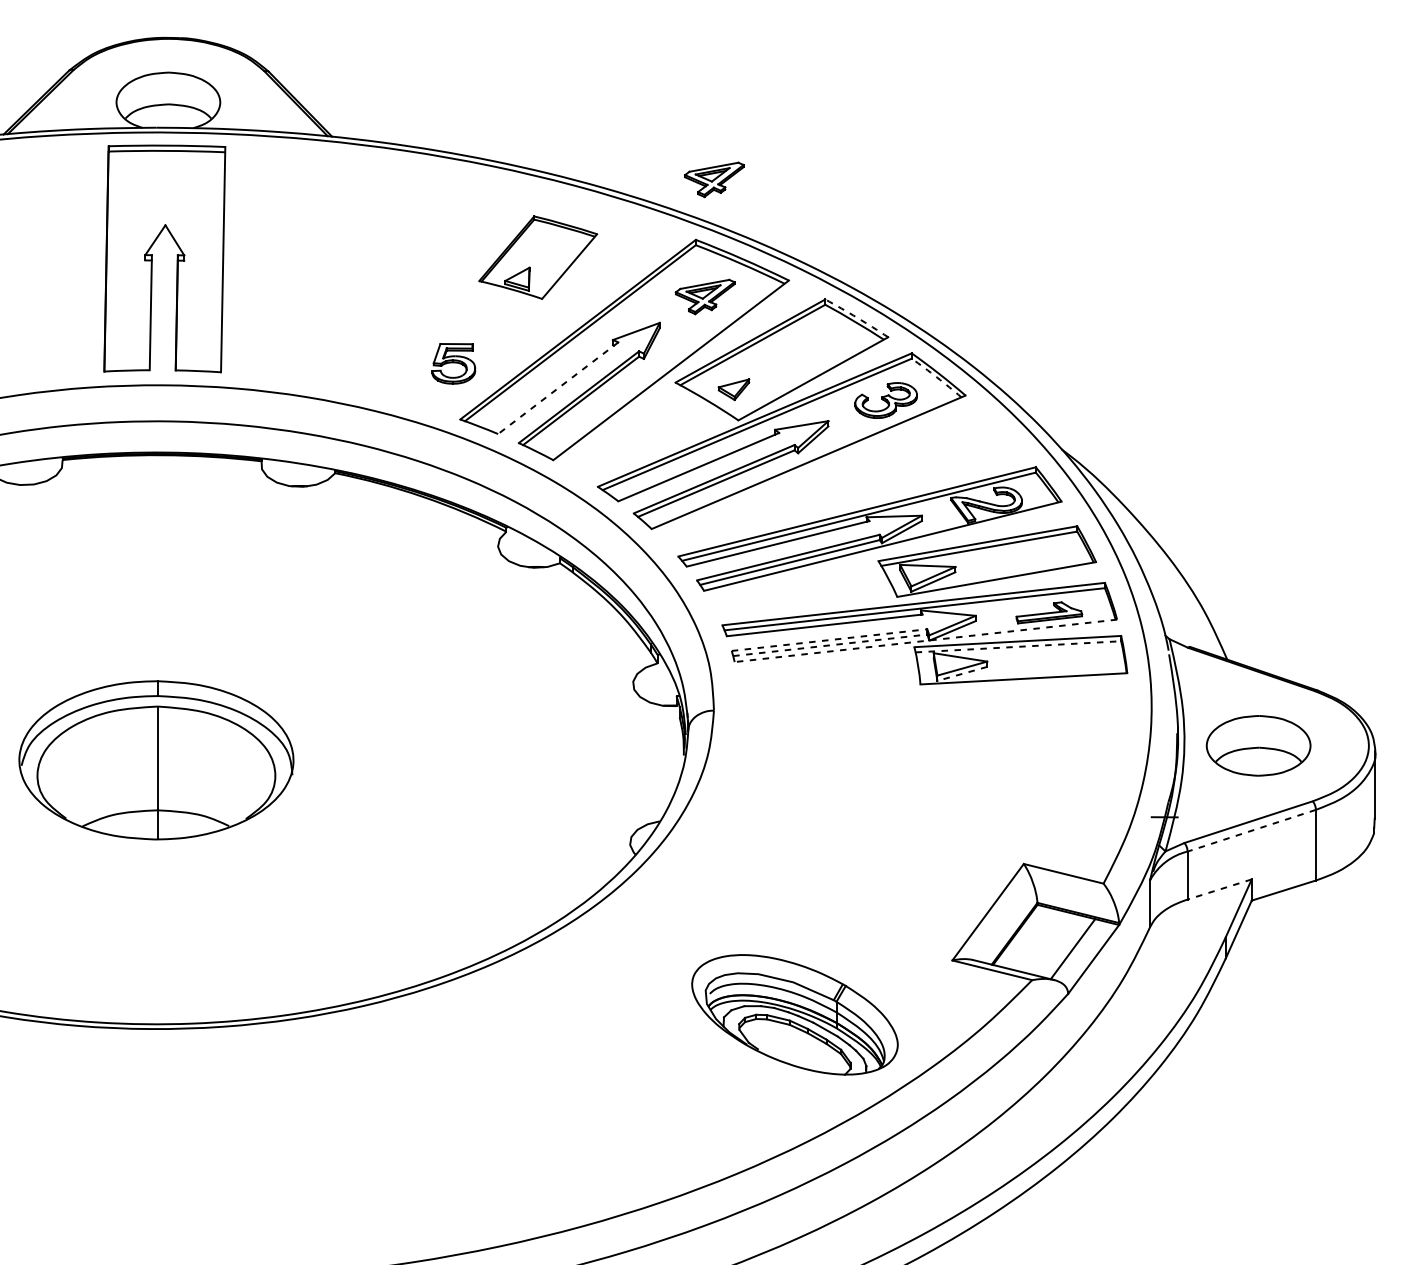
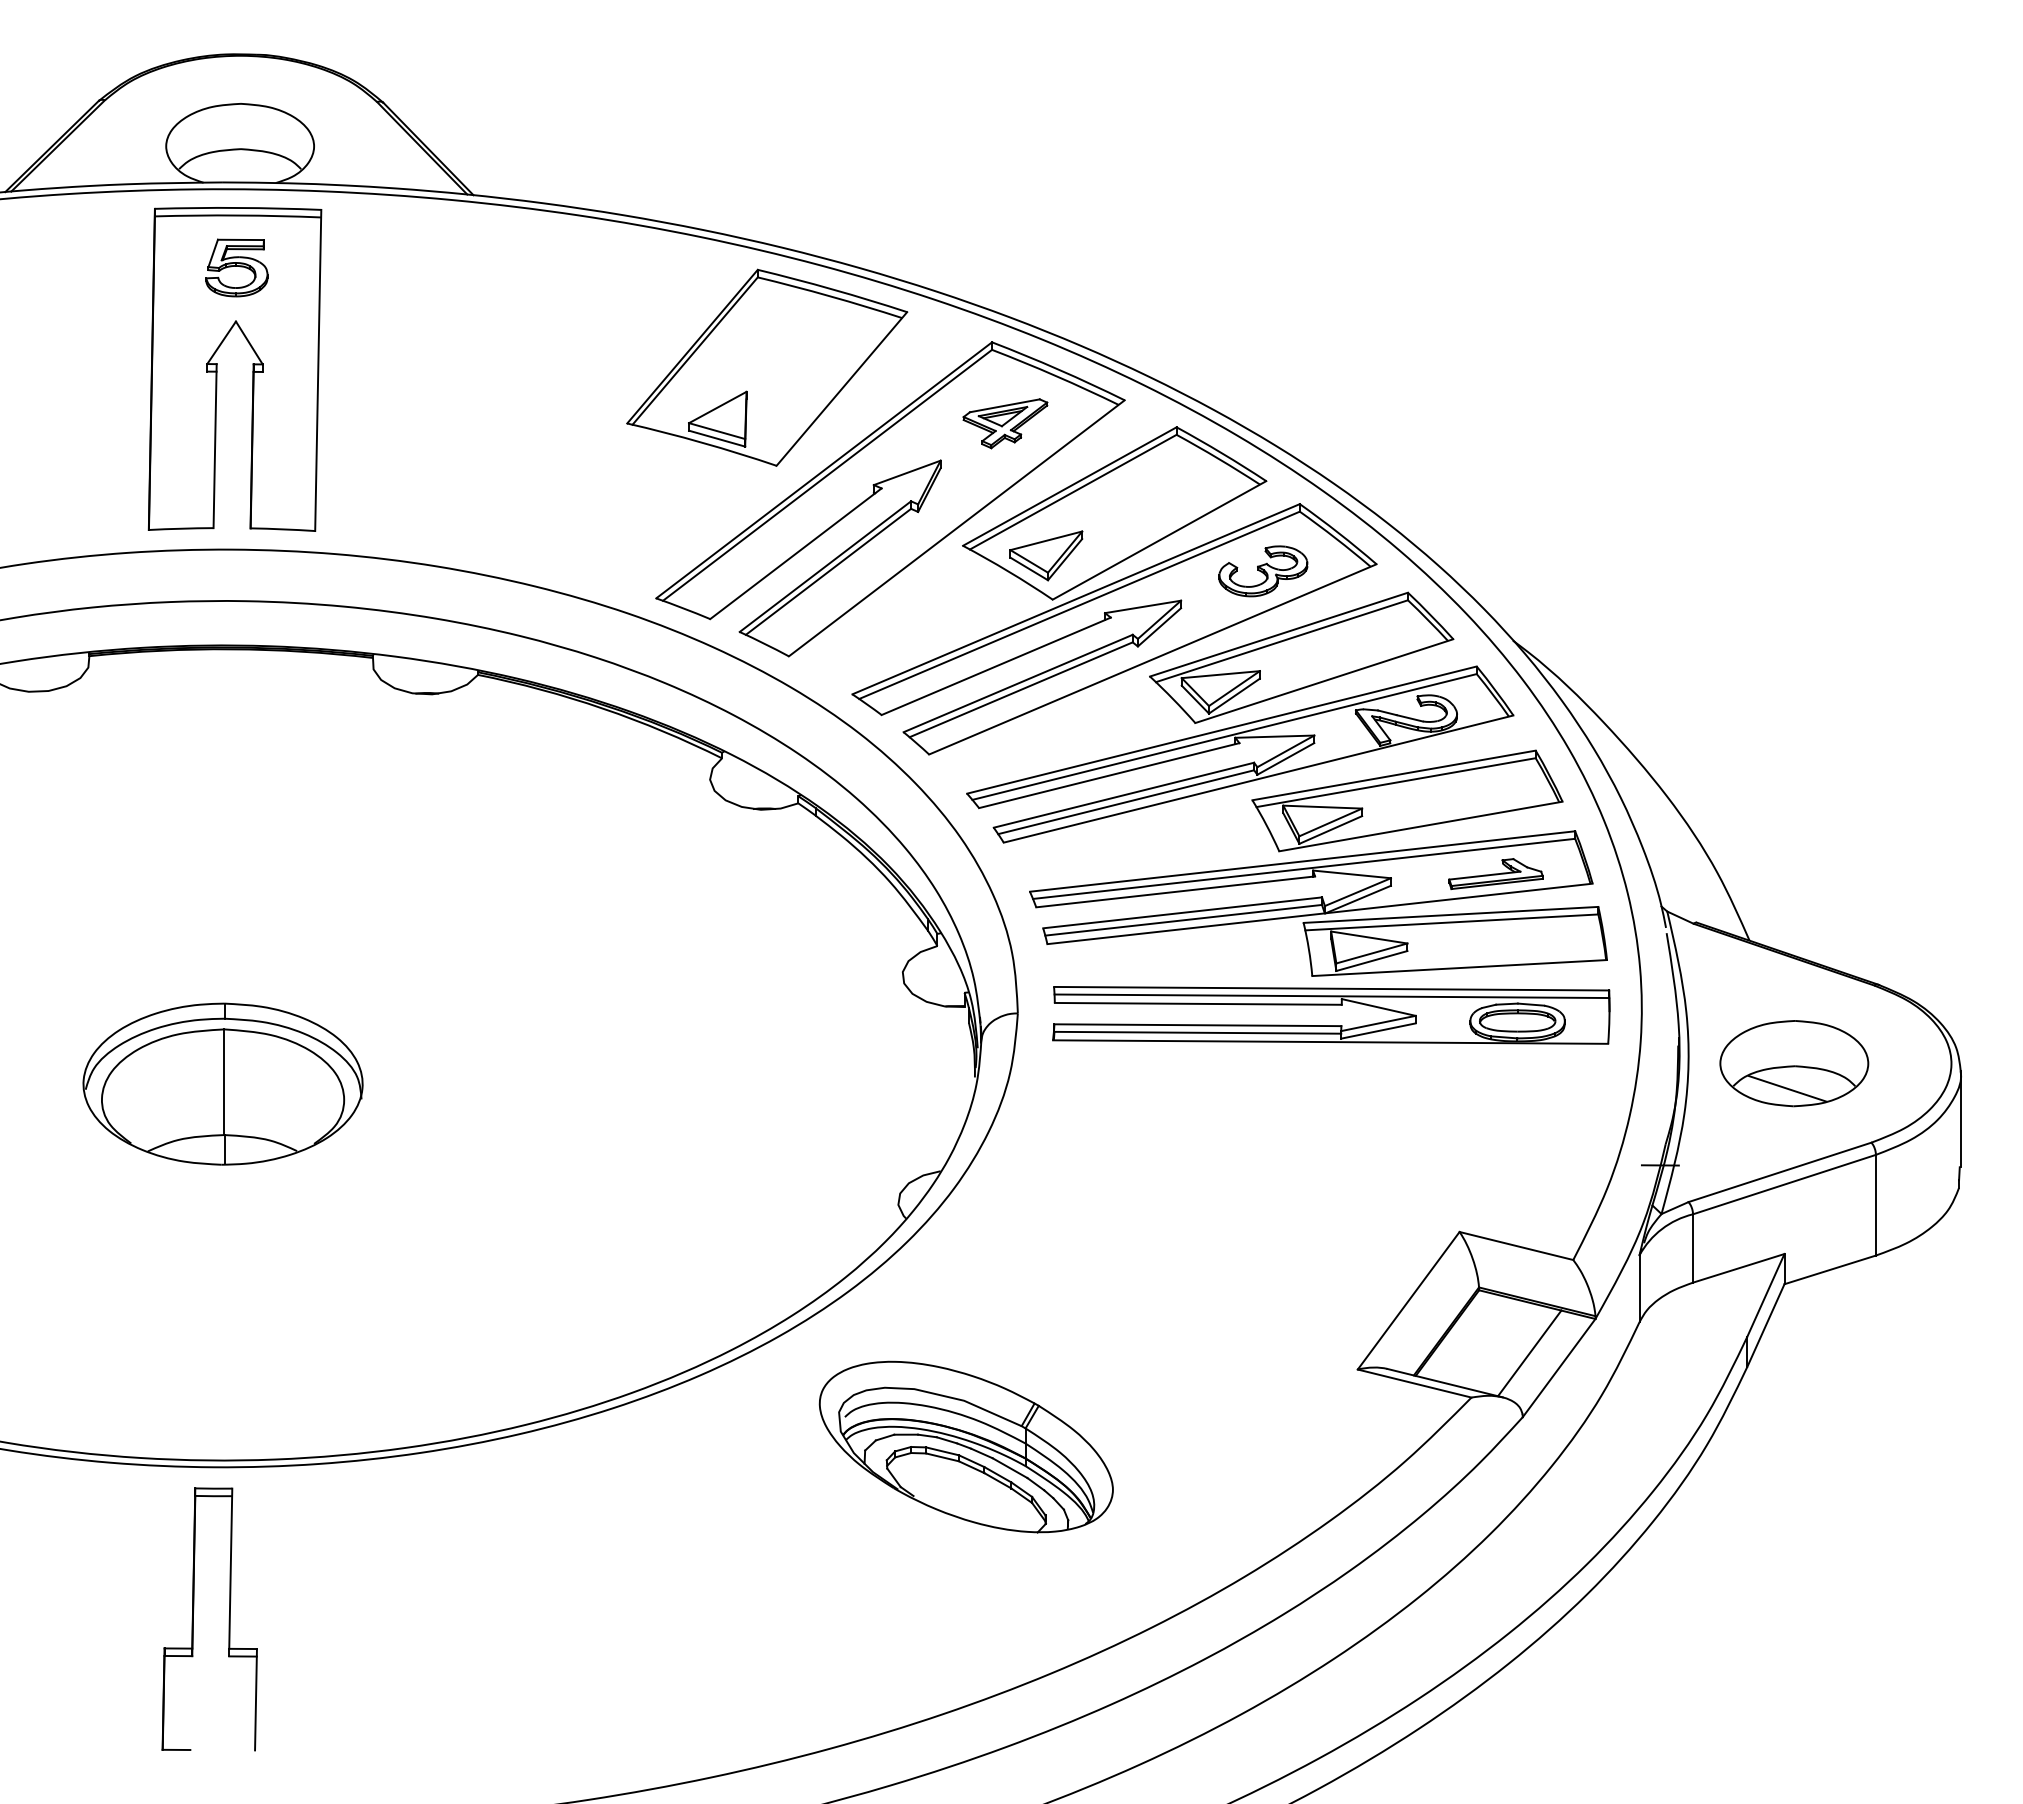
part: (714, 179) -> (1018, 256), removed
part: (538, 257) -> (767, 367), size x1.67
arc: (857, 317) -> (1222, 453), dashed -> solid
part: (453, 363) -> (236, 267), moved
arc: (936, 377) -> (1335, 538), dashed -> solid
line: (557, 388) -> (795, 553), dashed -> solid
part: (734, 389) -> (1046, 555), size x1.67
part: (912, 460) -> (1301, 657), added
line: (830, 639) -> (1183, 912), dashed -> solid
line: (925, 640) -> (1319, 913), dashed -> solid
line: (830, 645) -> (1184, 920), dashed -> solid
line: (1018, 646) -> (1451, 922), dashed -> solid
line: (962, 674) -> (1371, 961), dashed -> solid
part: (933, 705) -> (1331, 1005), added
part: (156, 759) -> (222, 1083), size x0.71
line: (1253, 763) -> (1787, 1088), added
line: (1251, 830) -> (1784, 1184), dashed -> solid
line: (1219, 889) -> (1738, 1268), dashed -> solid
part: (794, 1014) -> (965, 1446), moved
part: (135, 1135) -> (193, 1619), added

